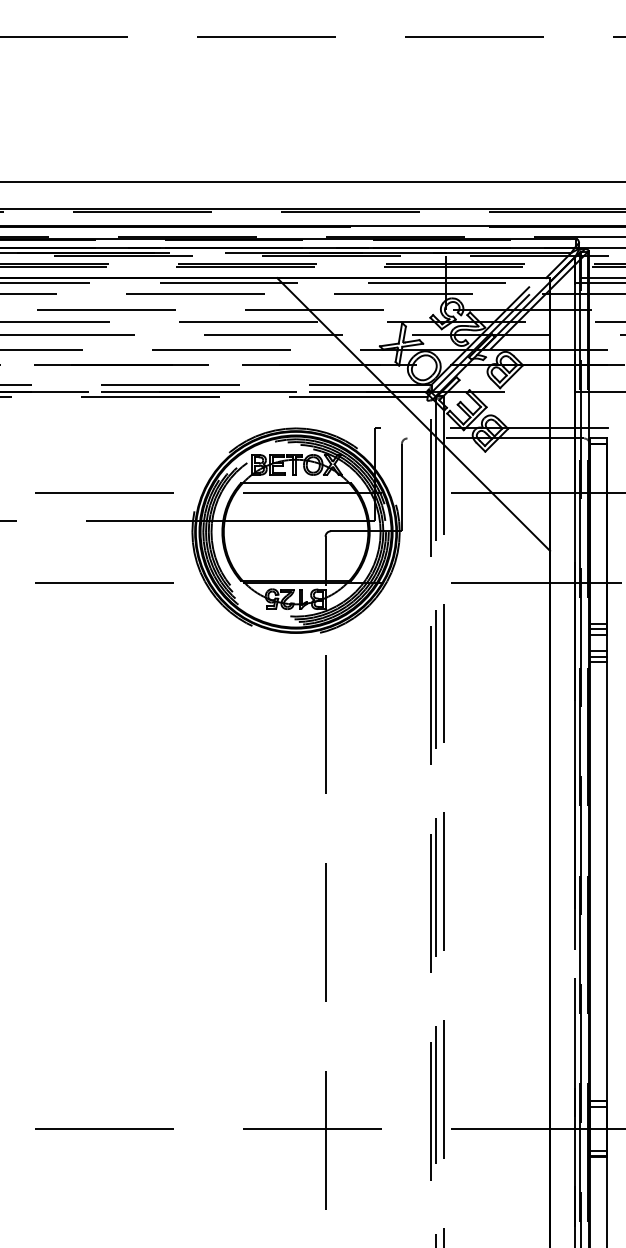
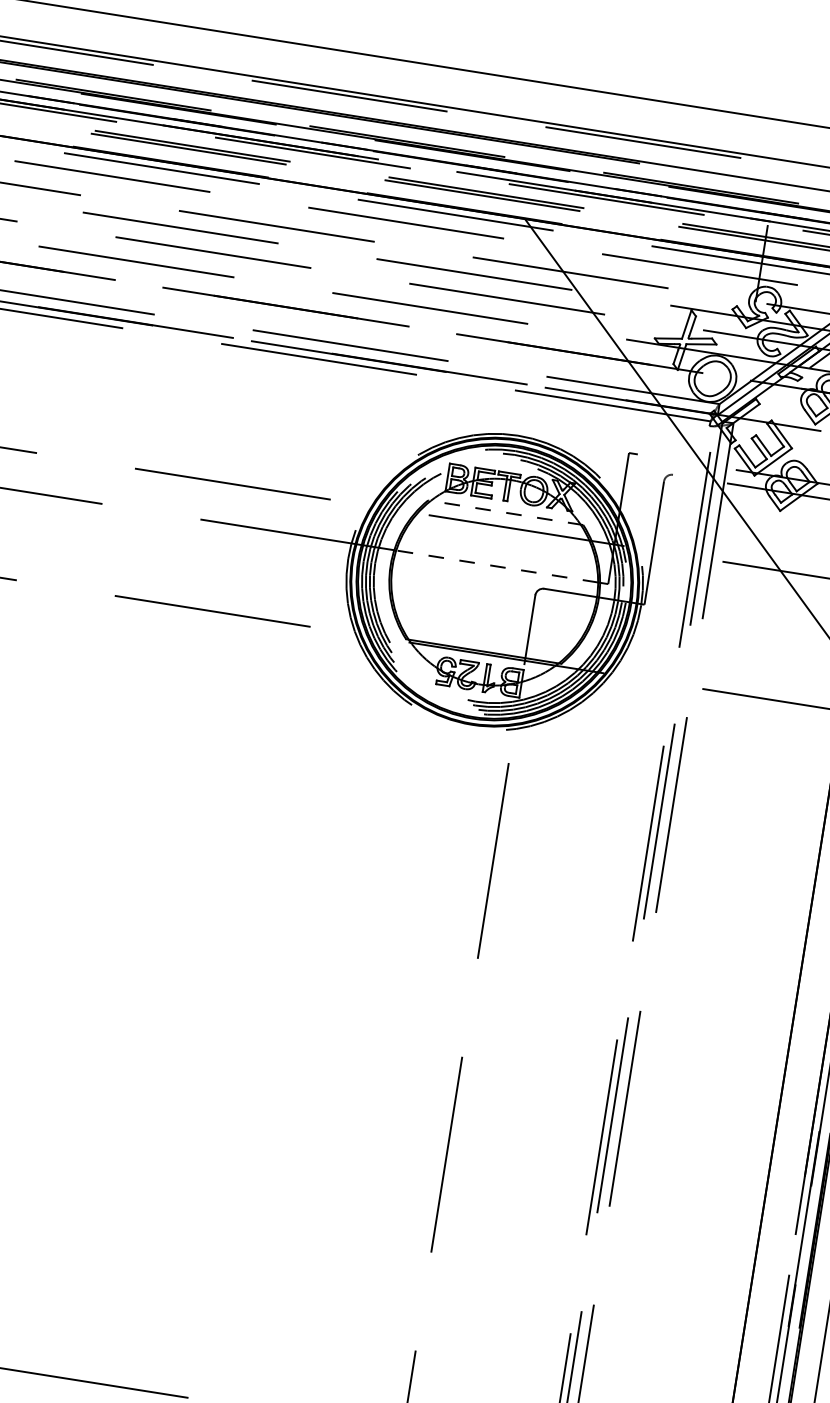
line: (296, 482) -> (506, 512), solid -> dashed
line: (295, 521) -> (496, 567), solid -> dashed

